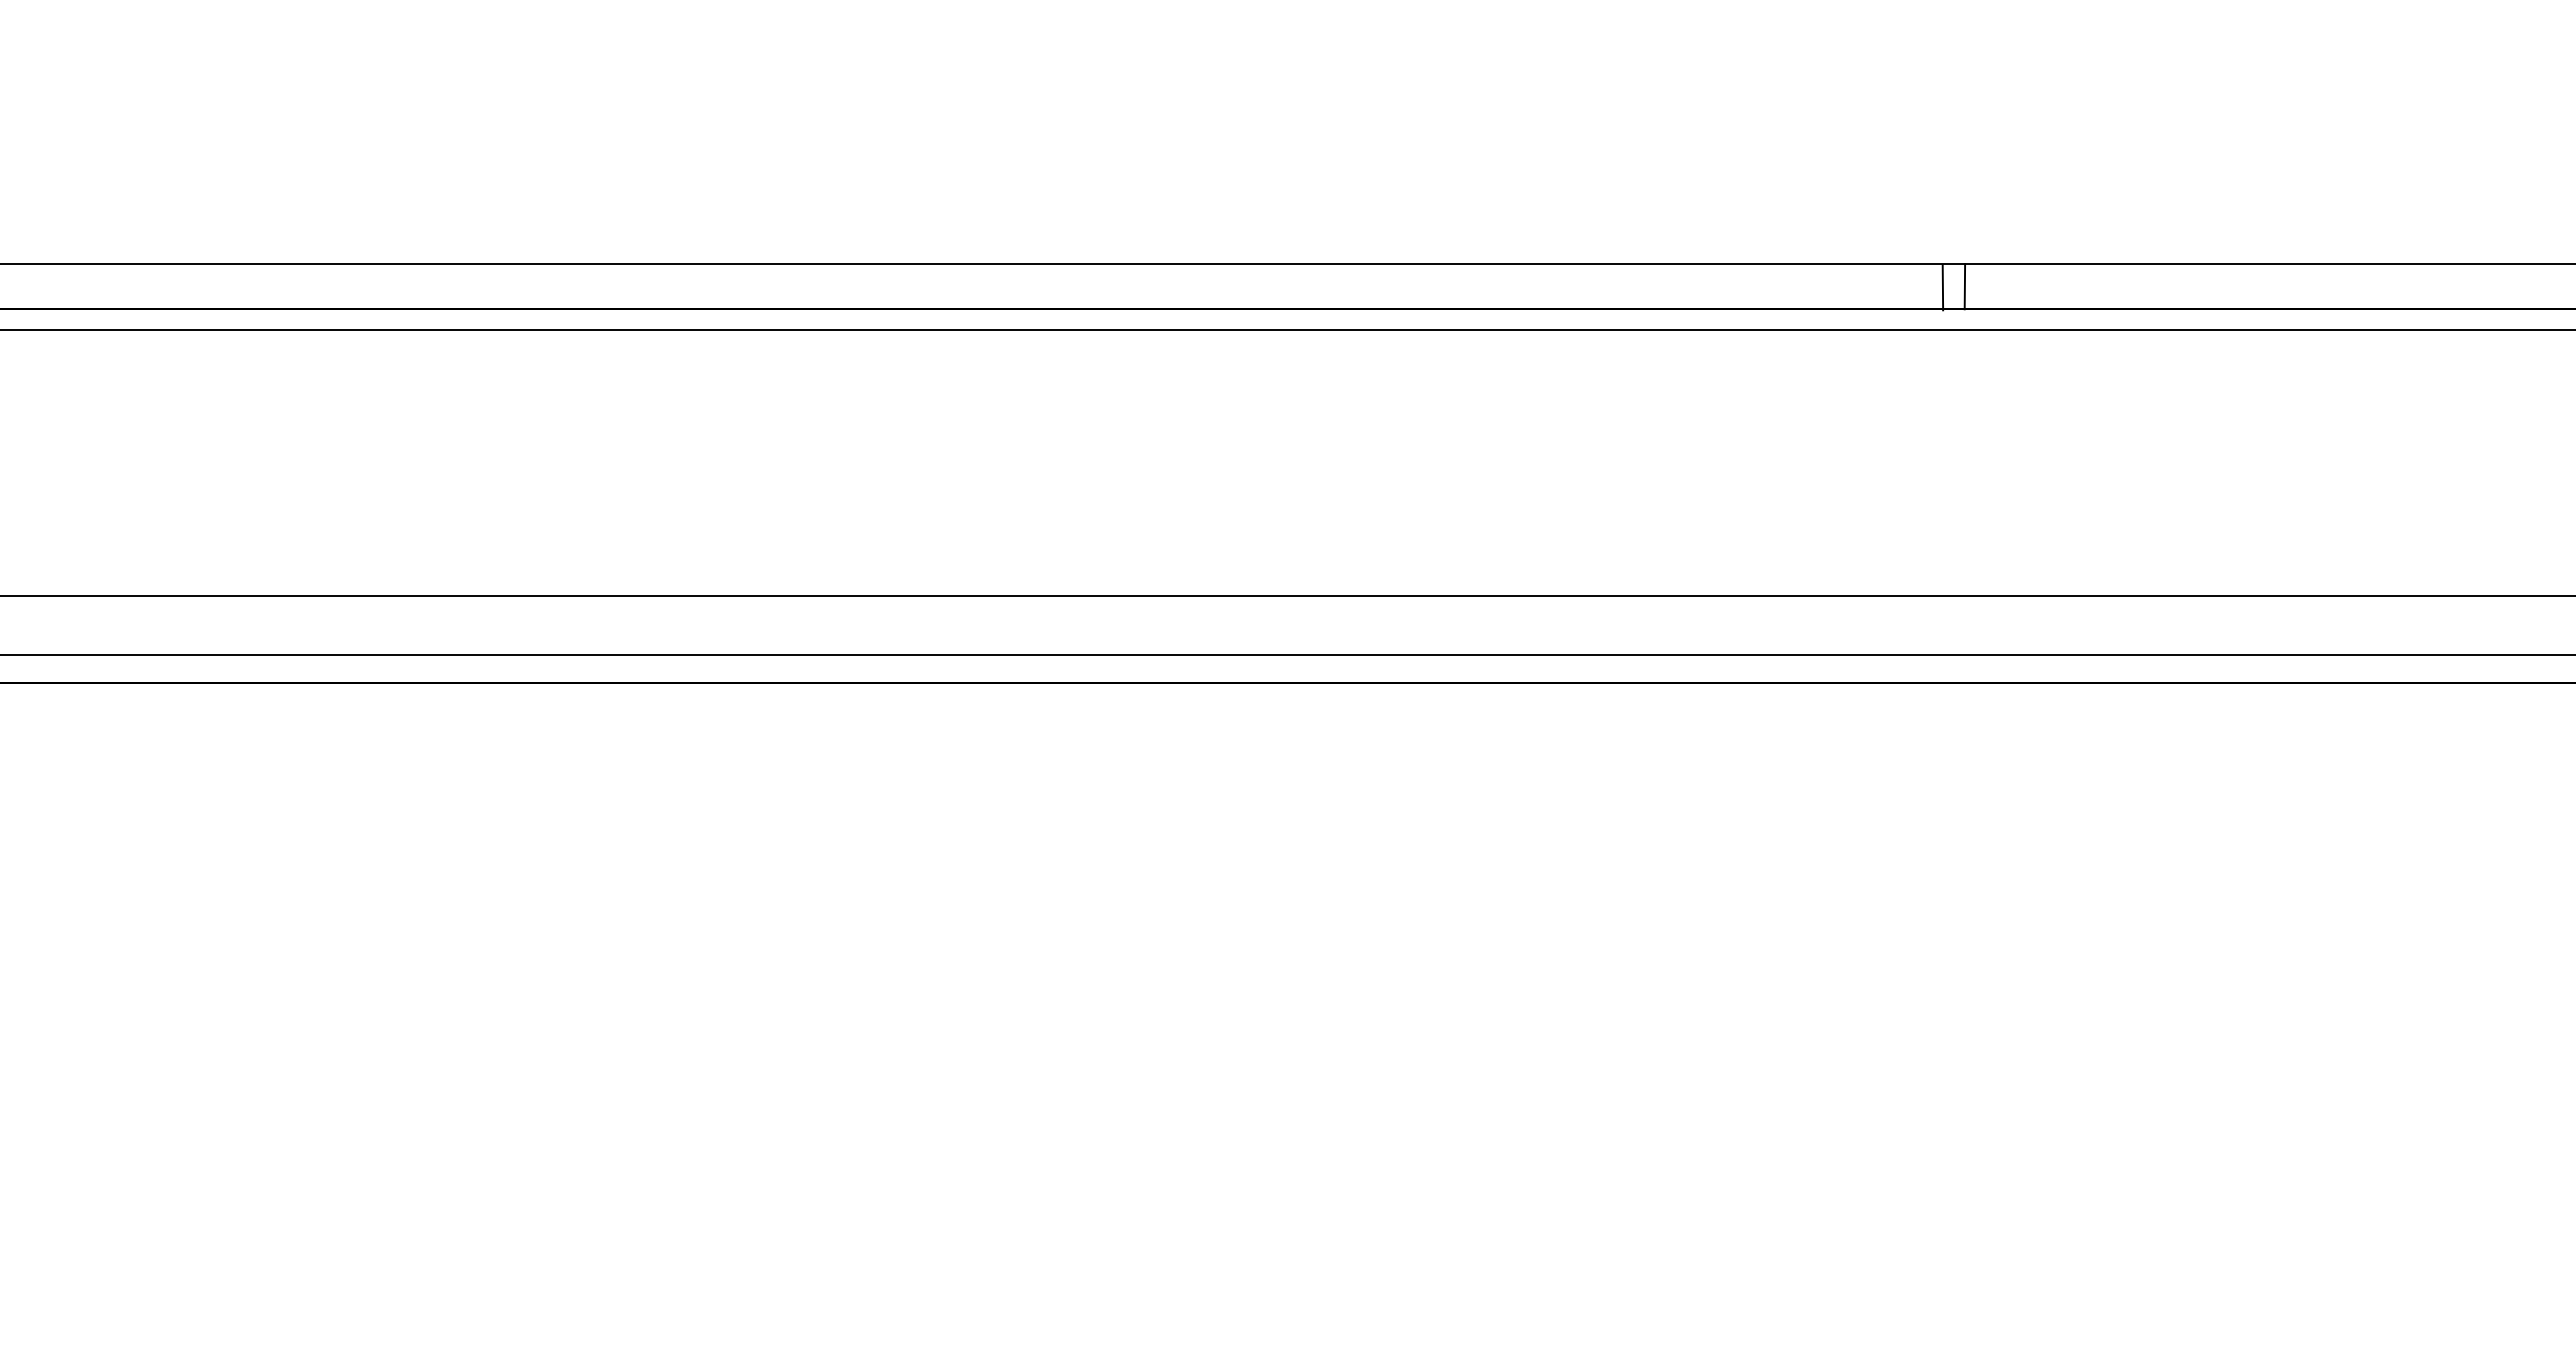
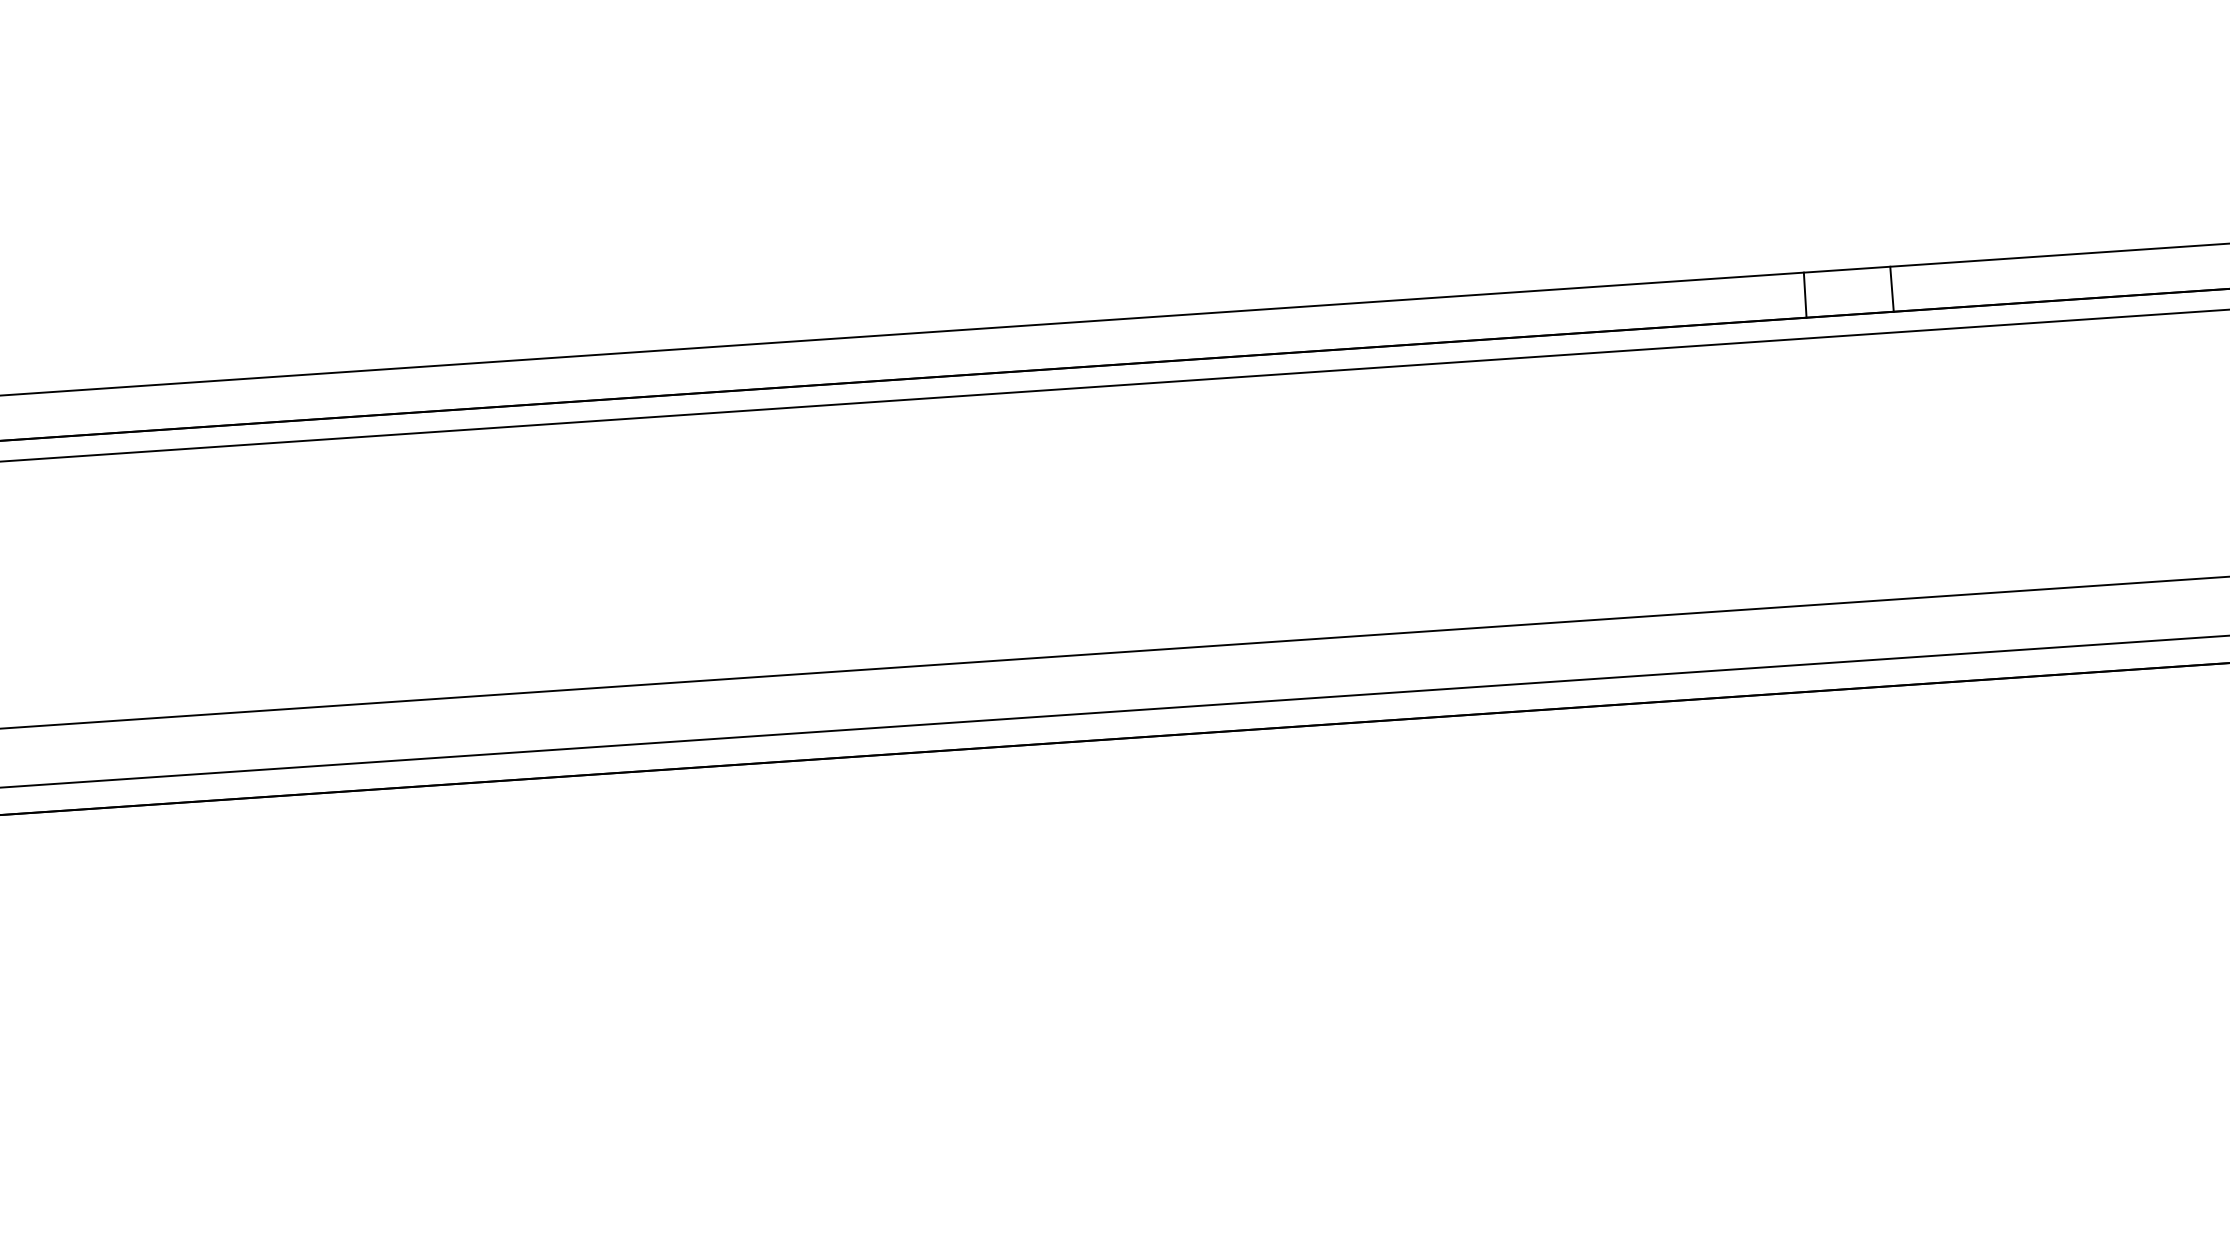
line: (1964, 286) -> (1804, 294), moved
line: (1942, 287) -> (1891, 289), moved

